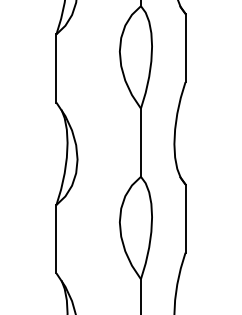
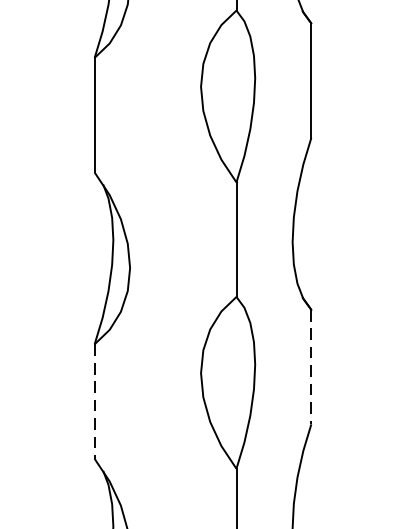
line: (185, 219) -> (311, 368), solid -> dashed
line: (56, 239) -> (94, 402), solid -> dashed

